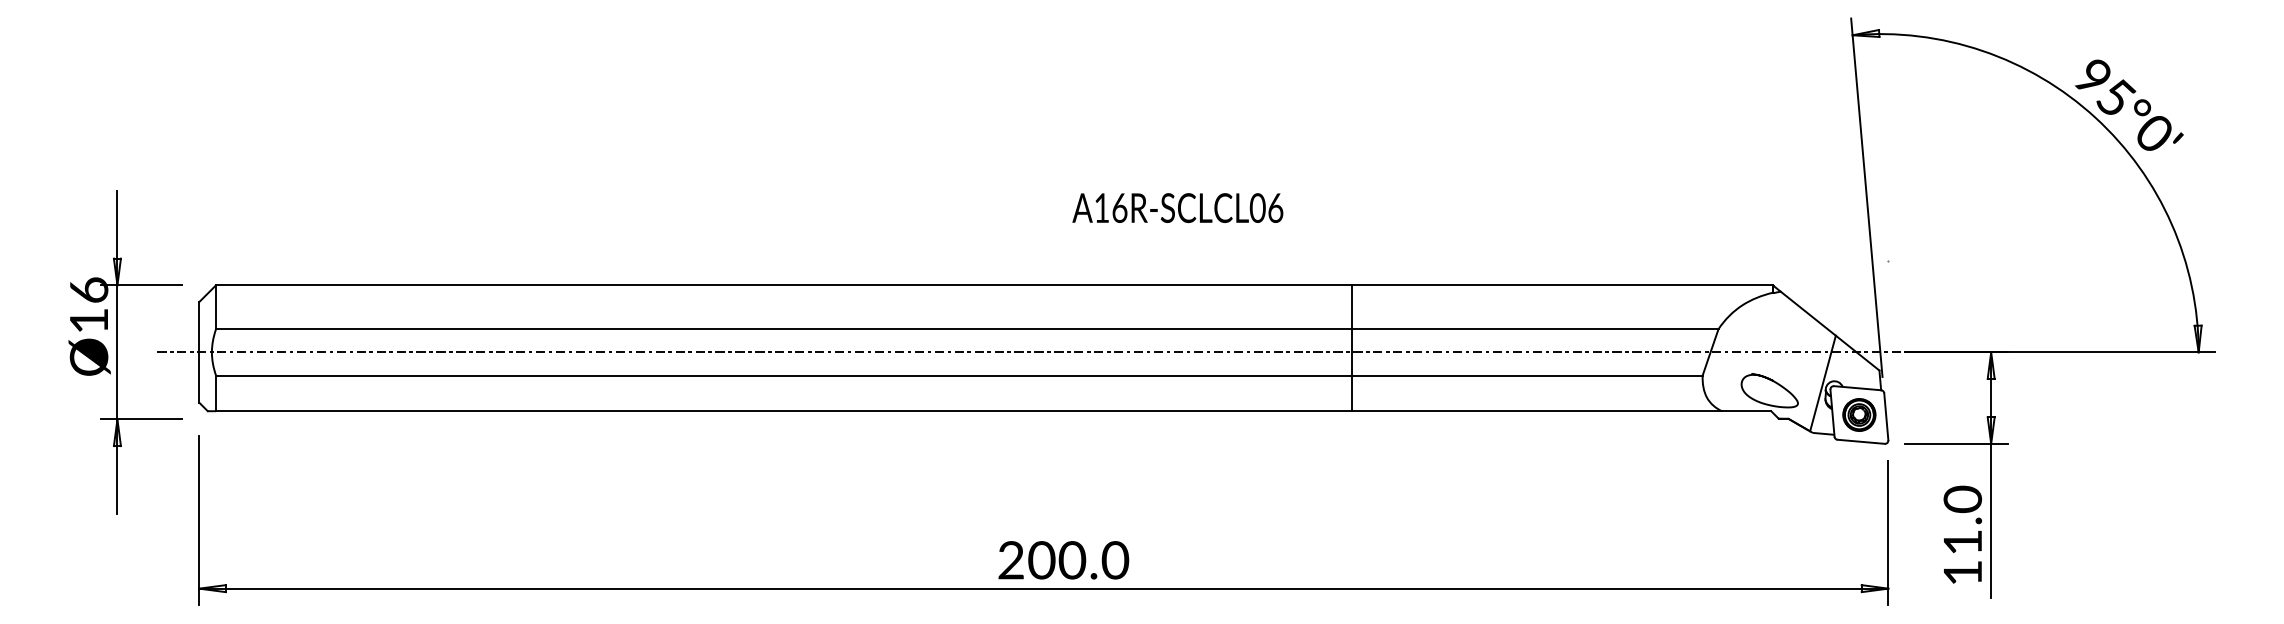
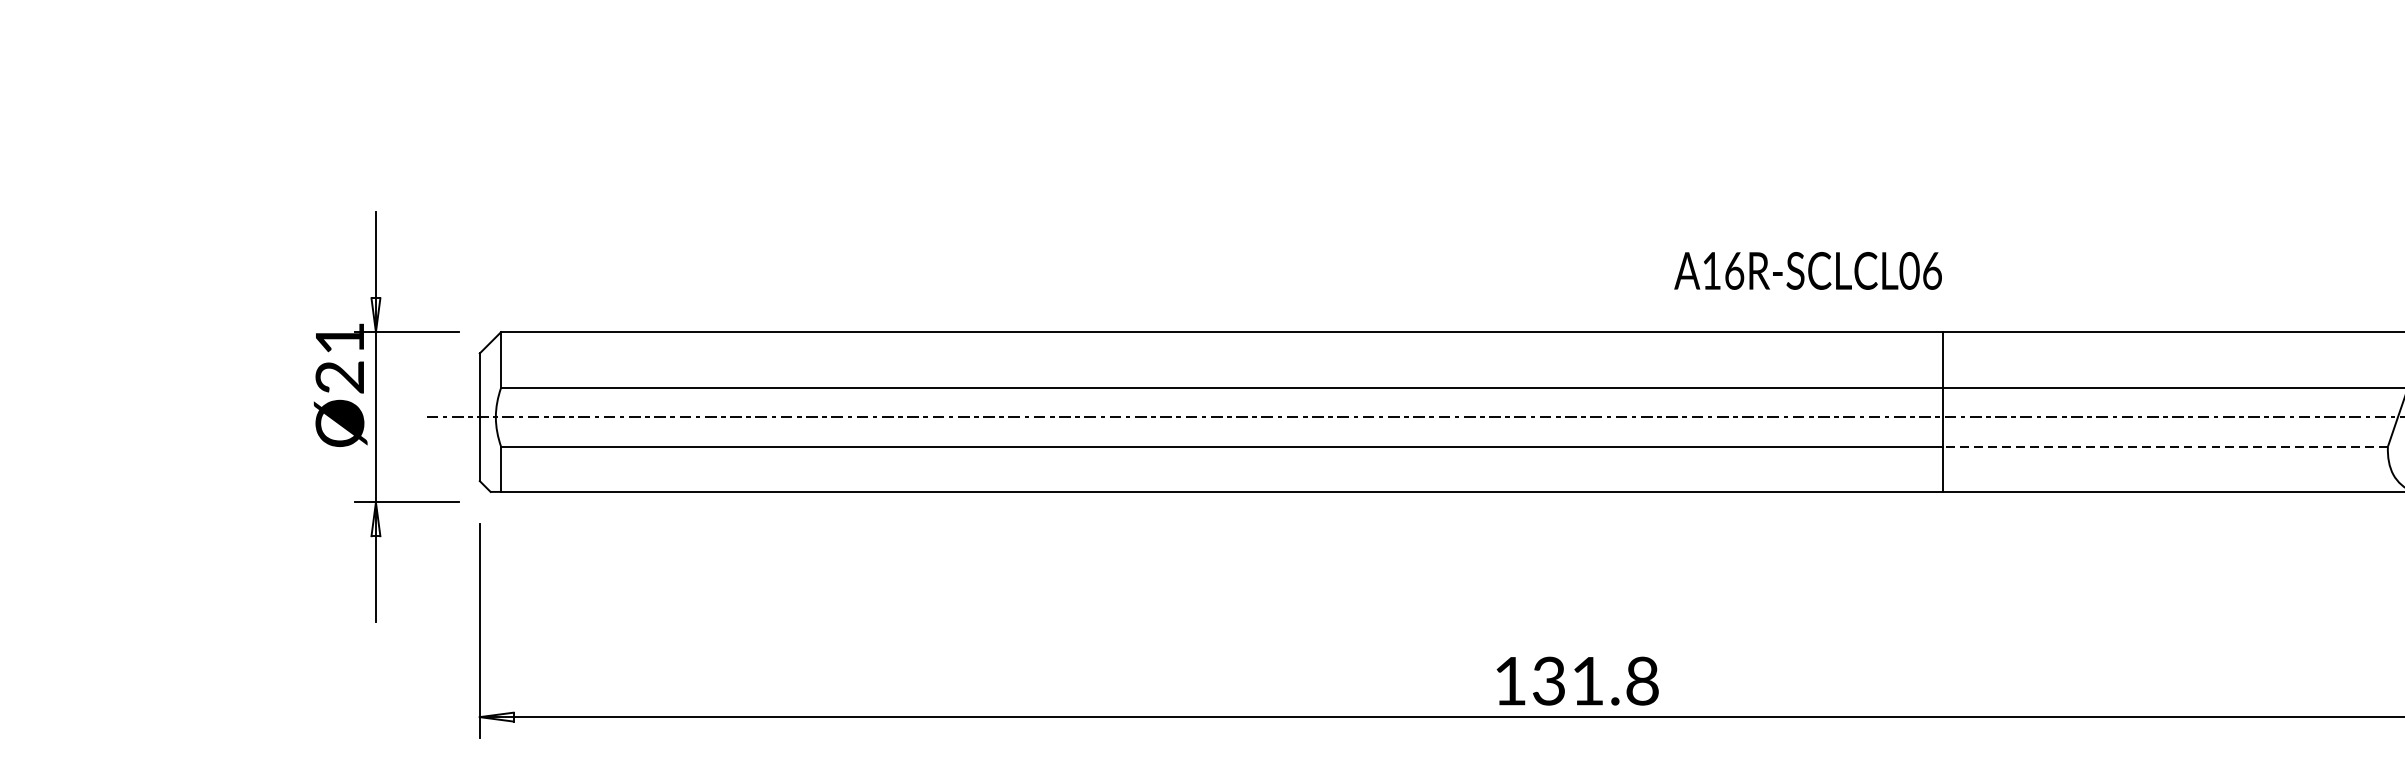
text: (1177, 207) -> (1807, 270), moved
text: (88, 305) -> (339, 357), Ø16 -> Ø21
line: (1526, 375) -> (2164, 446), solid -> dashed
text: (1063, 560) -> (1576, 681), 200.0 -> 131.8

